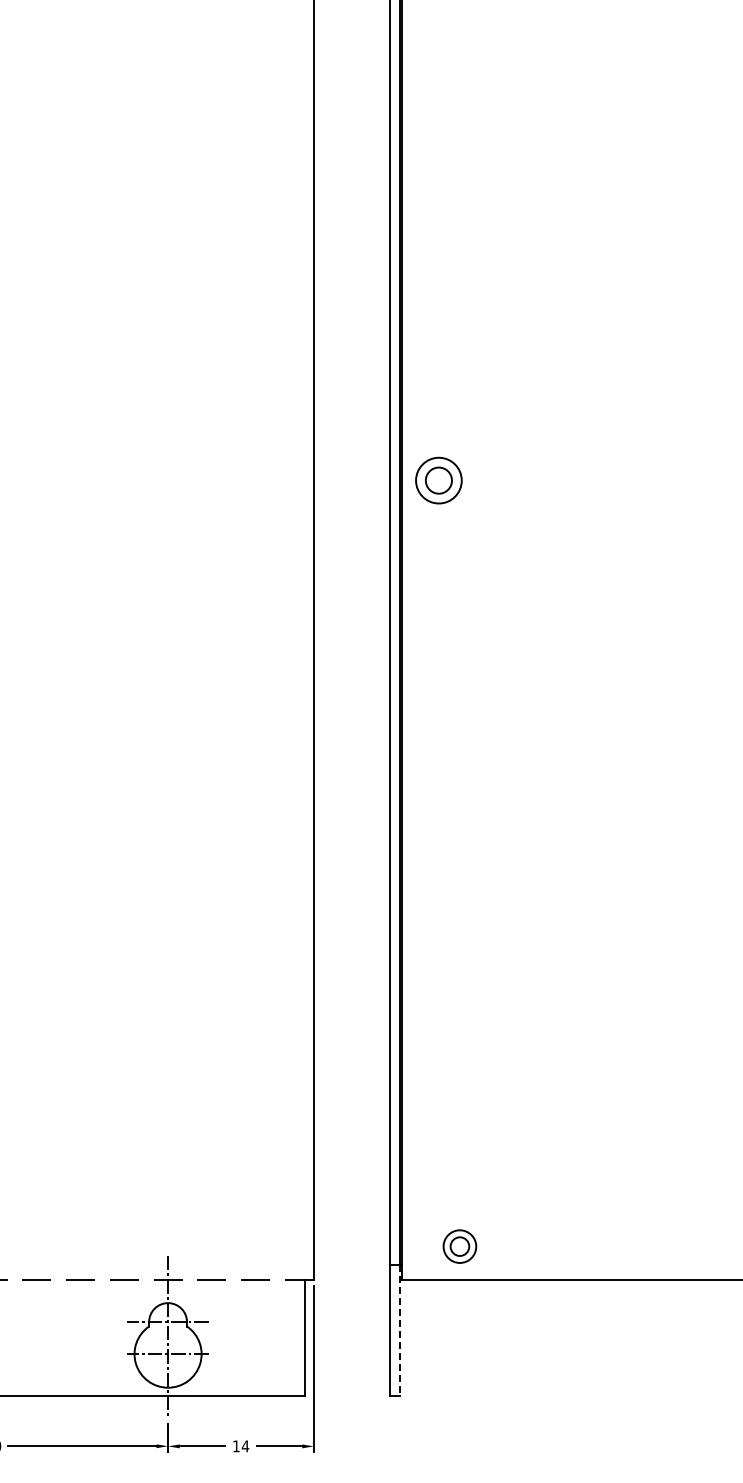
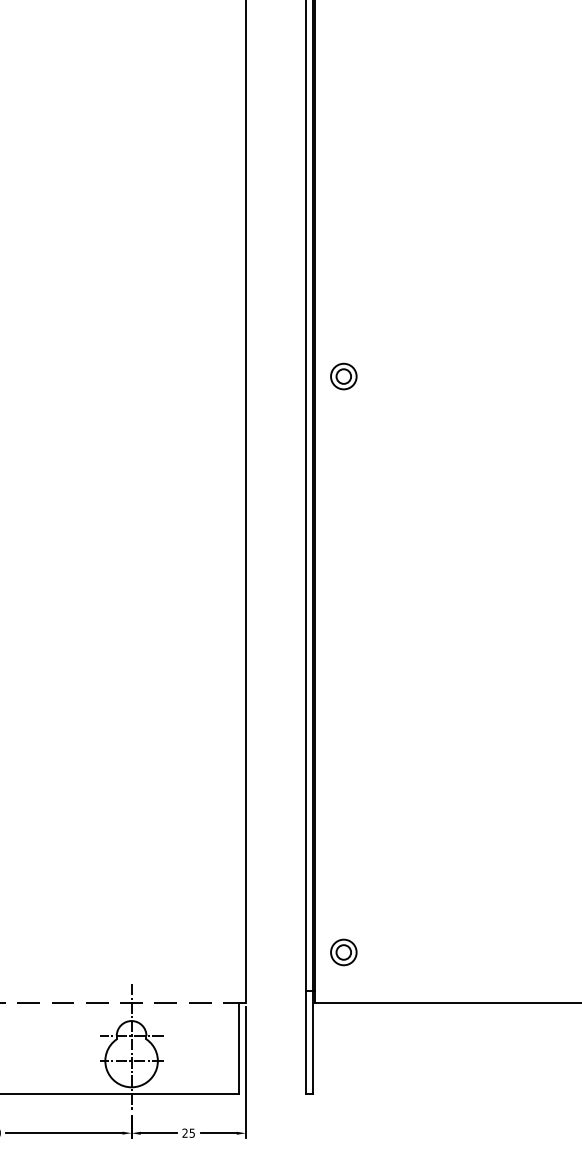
part: (438, 480) -> (343, 376), size x0.71
part: (459, 1246) -> (343, 952), moved
line: (399, 1330) -> (312, 1042), dashed -> solid
text: (241, 1446) -> (189, 1133), 14 -> 25

